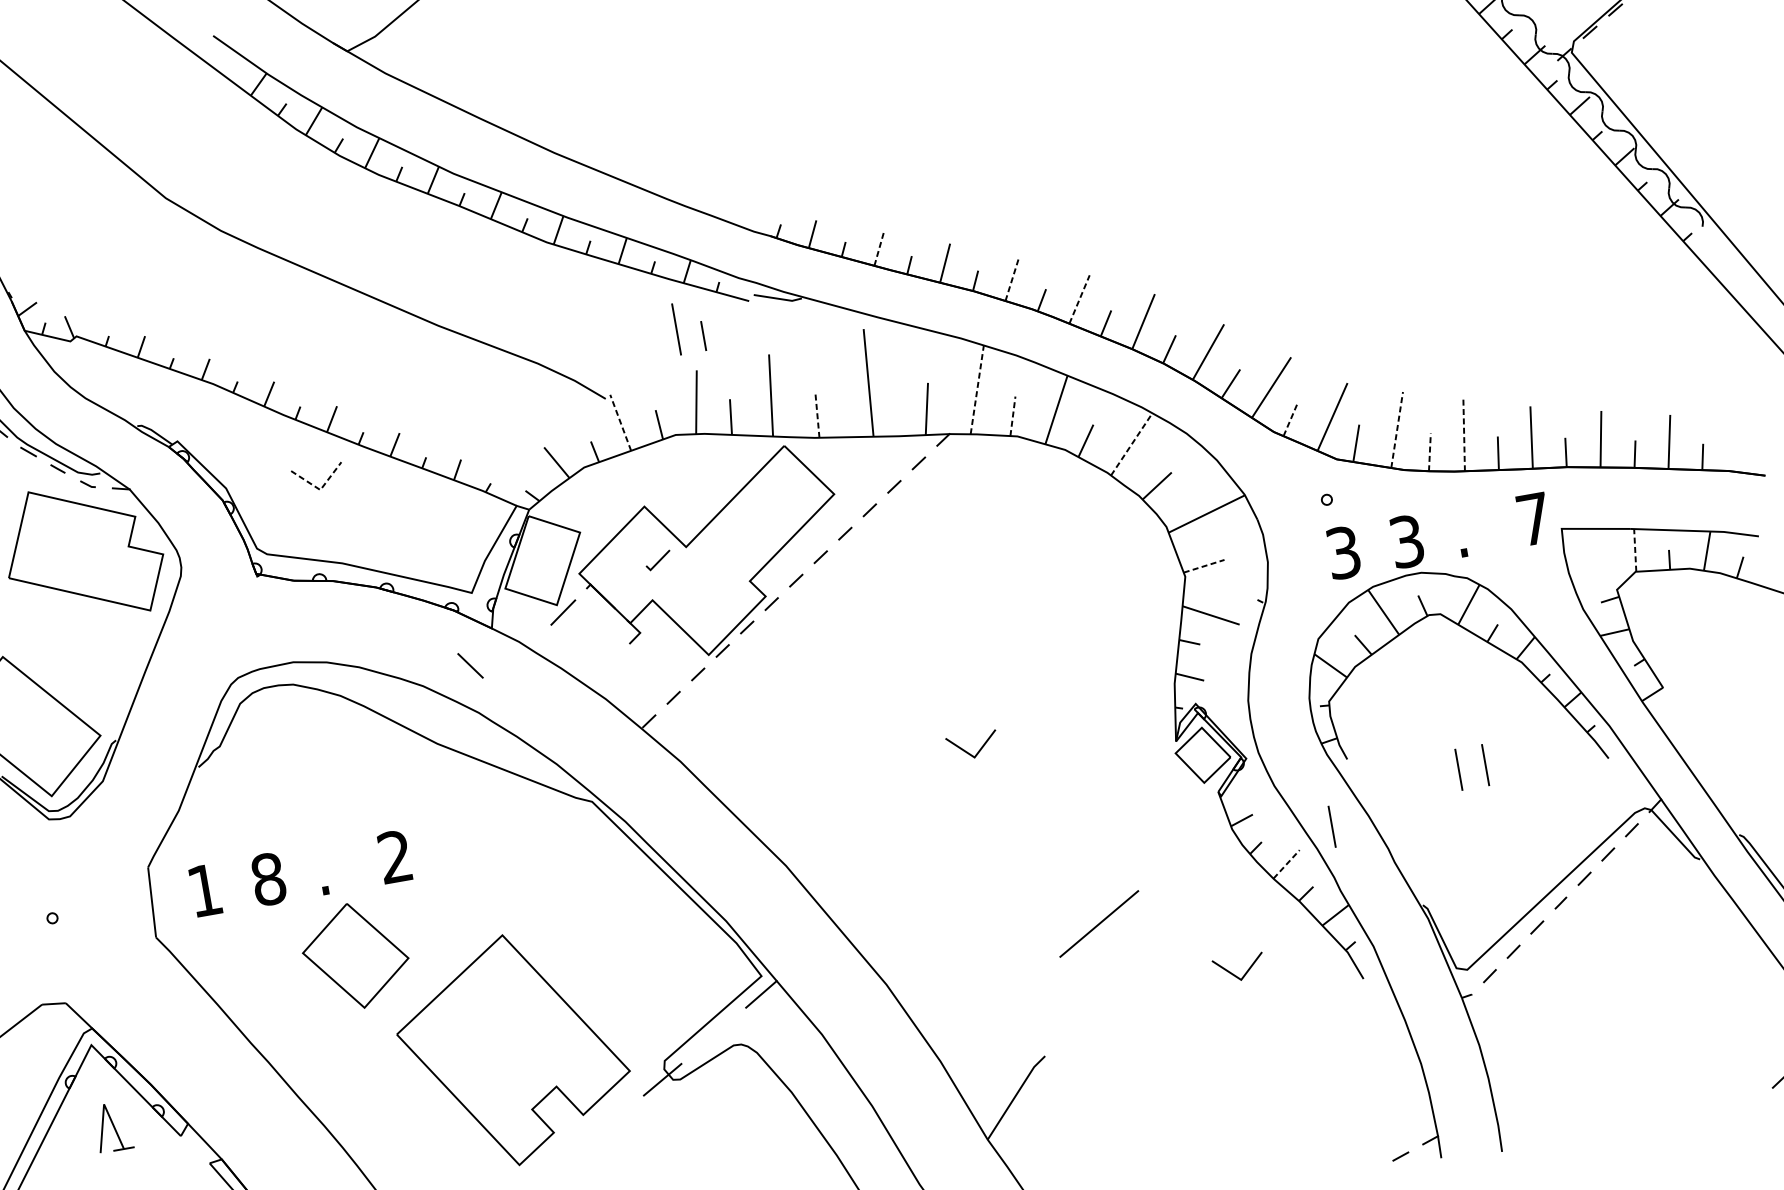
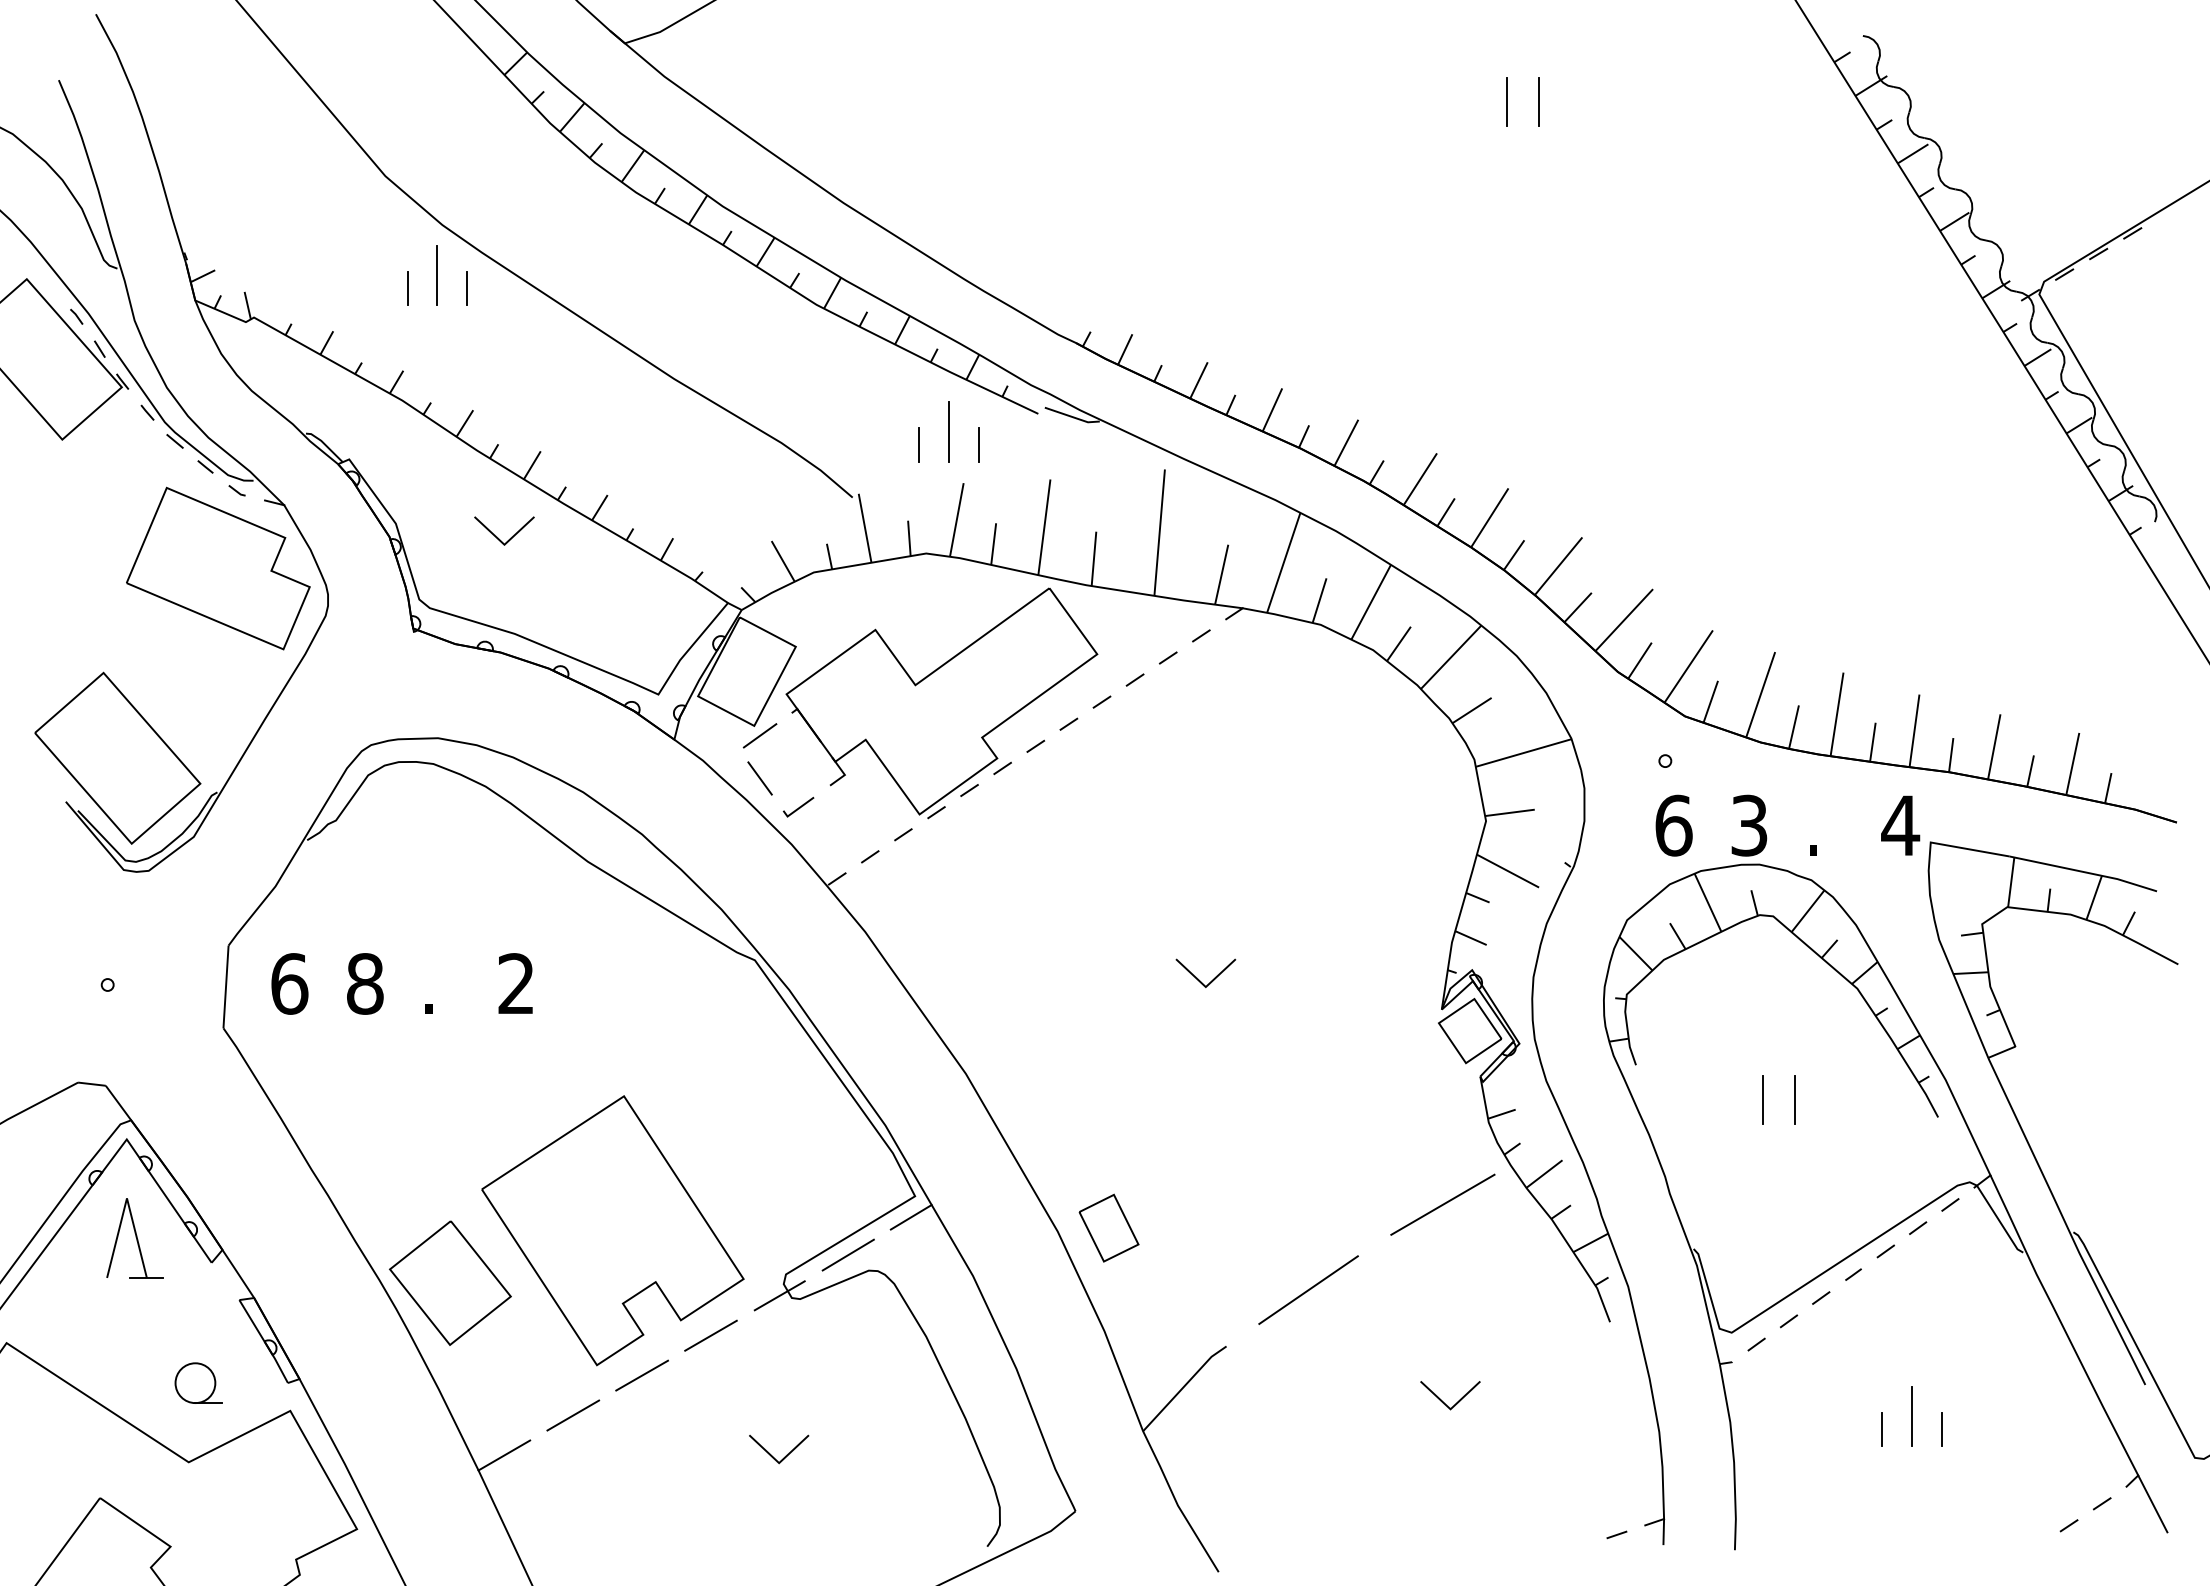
line: (879, 249) -> (1199, 380), dashed -> solid
line: (224, 273) -> (437, 275), added
line: (1012, 279) -> (1346, 442), dashed -> solid
line: (251, 280) -> (467, 288), added
line: (201, 289) -> (407, 288), added
line: (1079, 299) -> (1420, 479), dashed -> solid
line: (653, 344) -> (918, 444), added
line: (976, 389) -> (1283, 562), dashed -> solid
line: (817, 414) -> (1094, 558), dashed -> solid
line: (1012, 416) -> (1319, 600), dashed -> solid
line: (1291, 419) -> (1640, 660), dashed -> solid
line: (620, 422) -> (865, 527), dashed -> solid
line: (1396, 429) -> (1760, 694), dashed -> solid
line: (1464, 434) -> (1837, 713), dashed -> solid
line: (1132, 444) -> (1451, 657), dashed -> solid
line: (1430, 451) -> (1794, 726), dashed -> solid
line: (320, 489) -> (504, 544), dashed -> solid
text: (1533, 519) -> (1900, 825), 7 -> 4
line: (1635, 549) -> (2011, 881), dashed -> solid
text: (1343, 552) -> (1673, 825), 3 -> 6
line: (659, 559) -> (799, 806), moved
line: (1204, 565) -> (1510, 812), dashed -> solid
line: (470, 665) -> (759, 778), moved
line: (1331, 826) -> (1604, 1139), removed
line: (1286, 864) -> (1544, 1174), dashed -> solid
text: (204, 890) -> (289, 983), 1 -> 6
line: (1098, 923) -> (1442, 1204), moved
part: (355, 955) -> (450, 1282), moved
part: (928, 973) -> (1108, 1227), added
line: (1234, 974) -> (1443, 1401), moved
line: (1105, 996) -> (1308, 1289), added
line: (1630, 1013) -> (1911, 1416), added
line: (1657, 1020) -> (1941, 1429), added
line: (1608, 1028) -> (1882, 1429), added
line: (713, 1035) -> (847, 1254), added
line: (610, 1123) -> (710, 1335), added
part: (112, 1127) -> (134, 1238), size x1.43
line: (559, 1166) -> (642, 1375), added

